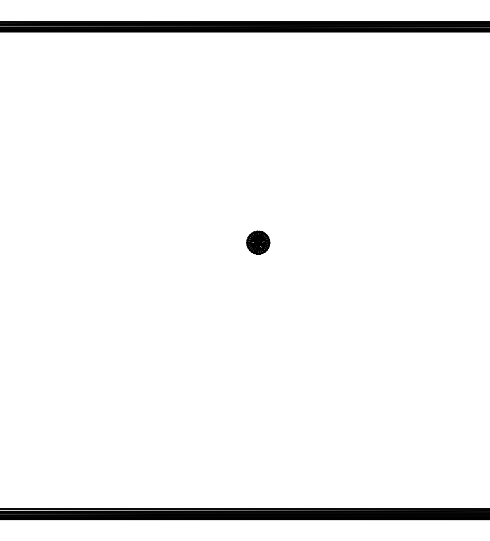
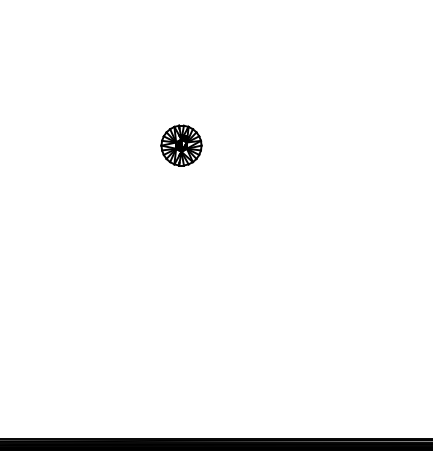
part: (258, 242) -> (181, 145), size x1.67

